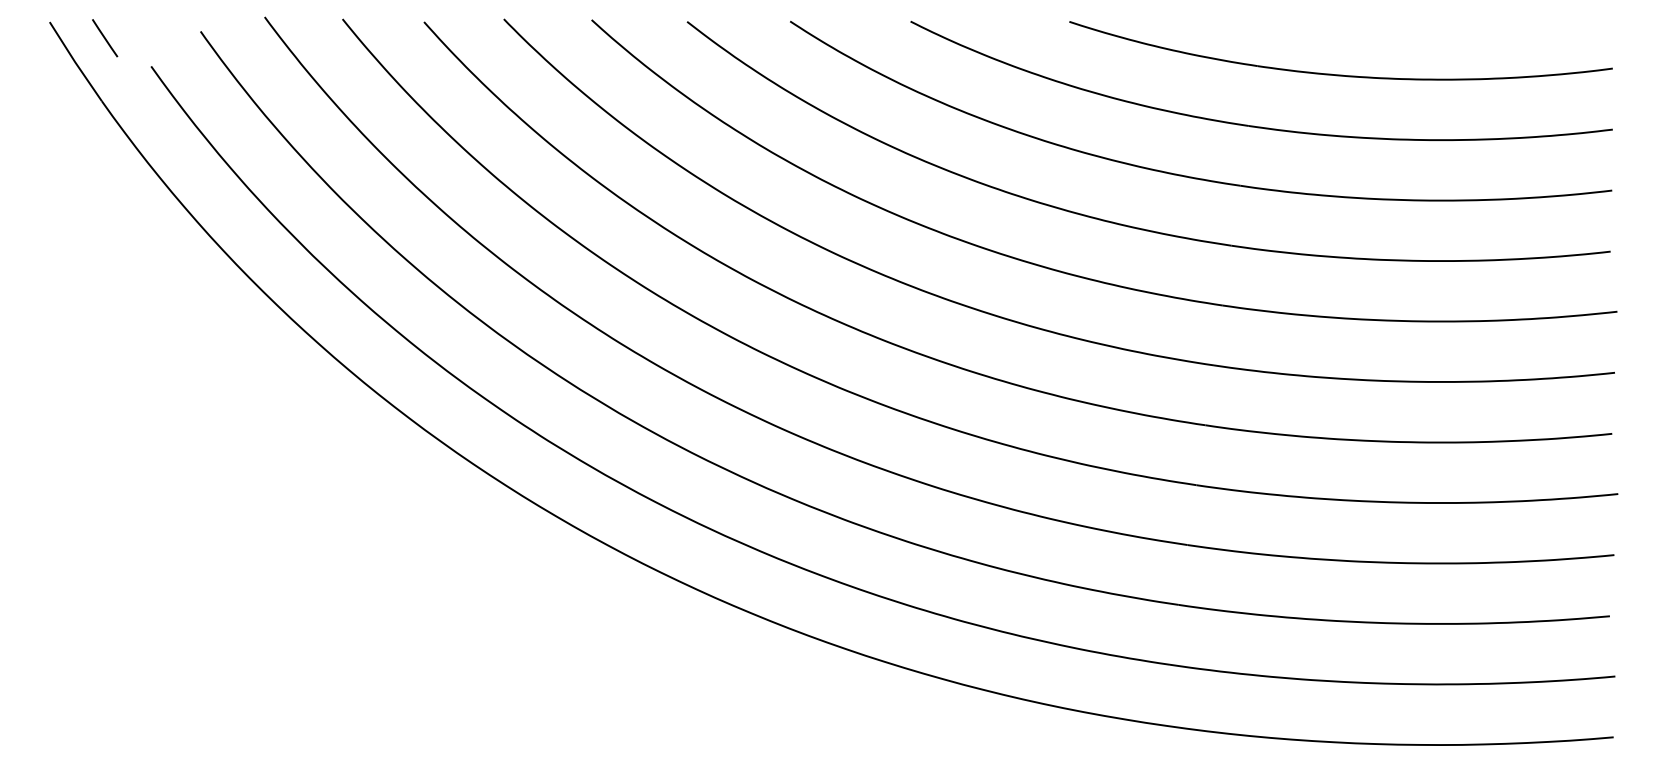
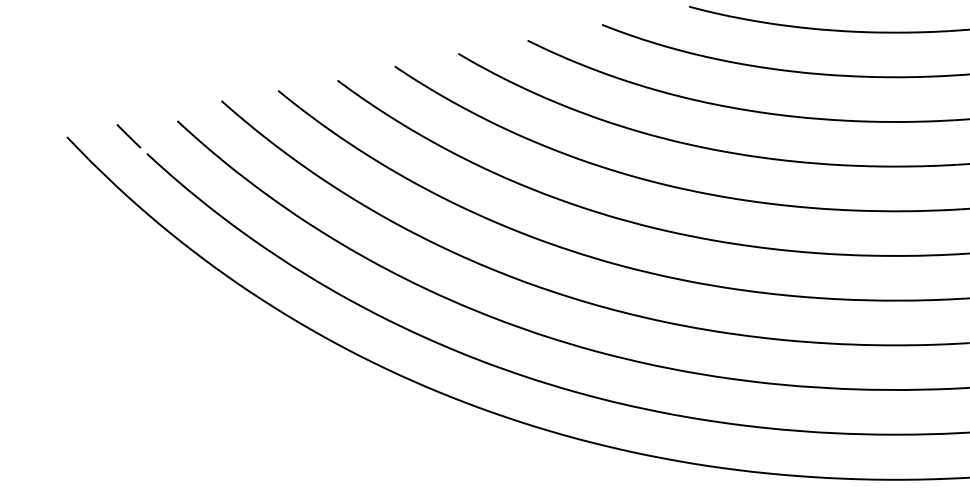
line: (105, 38) -> (129, 136), moved

